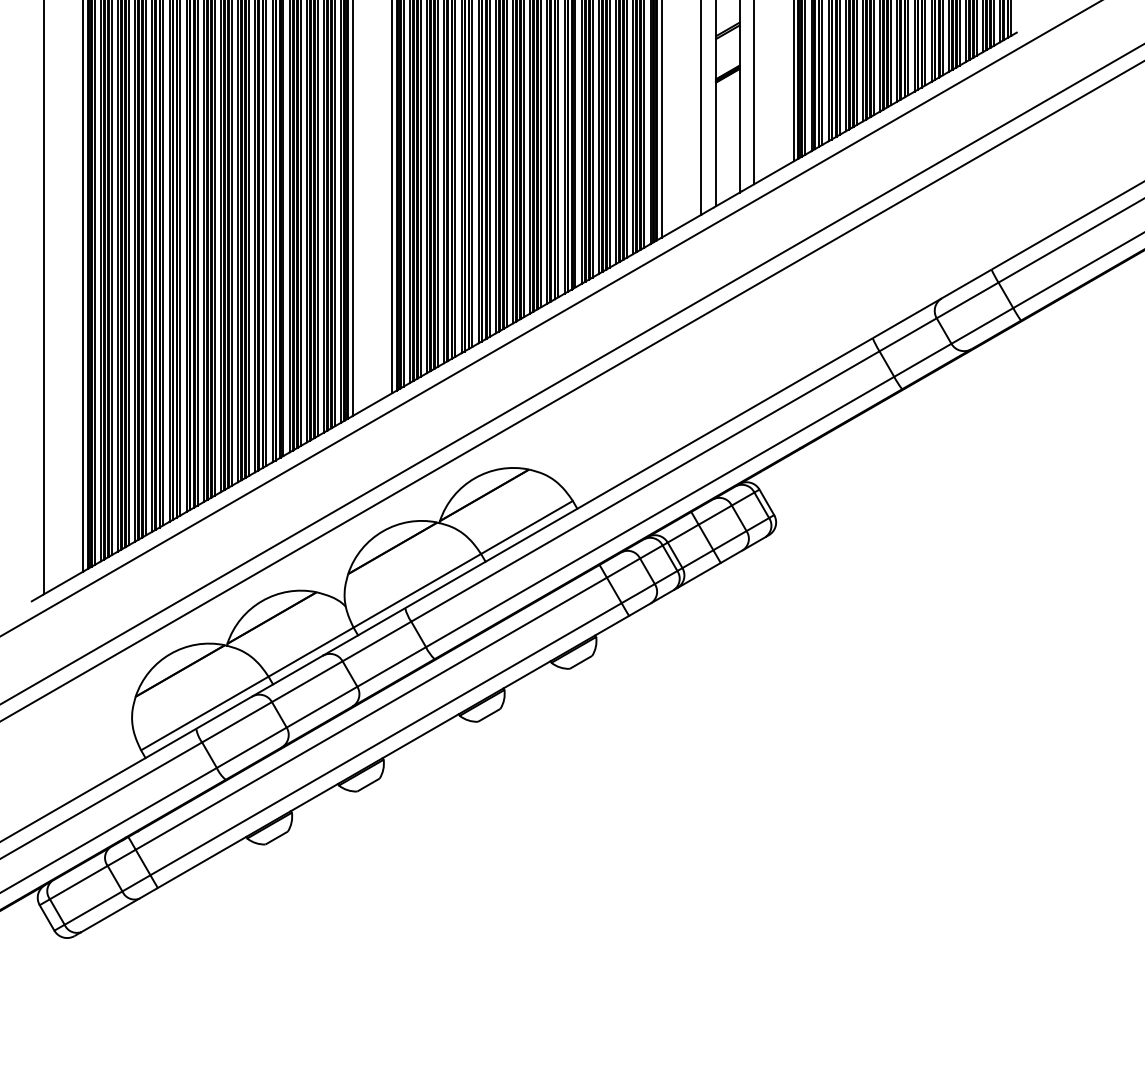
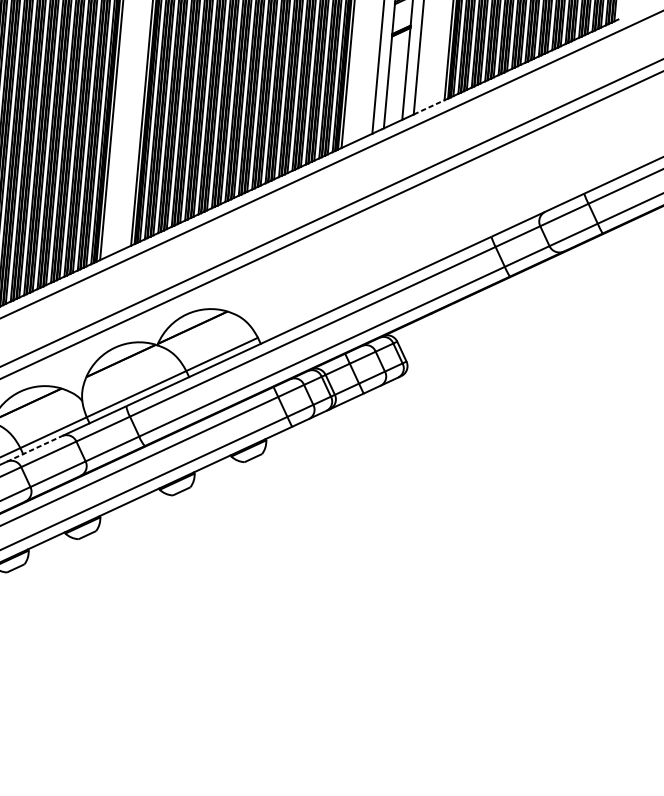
line: (774, 172) -> (429, 107), solid -> dashed
line: (287, 676) -> (34, 449), solid -> dashed

